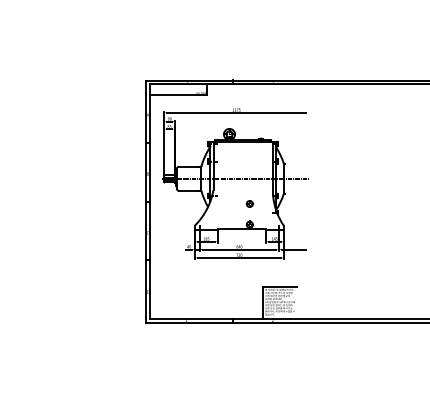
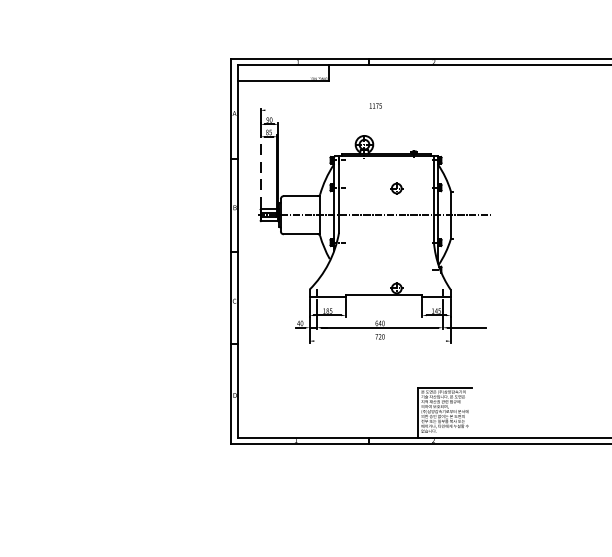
line: (236, 112) -> (375, 109), removed
line: (164, 151) -> (261, 171), solid -> dashed
part: (249, 203) -> (396, 187), moved
line: (239, 257) -> (380, 340), removed

